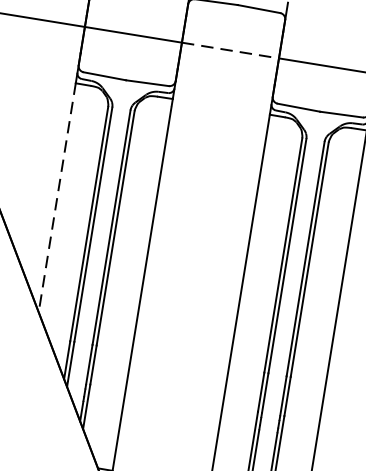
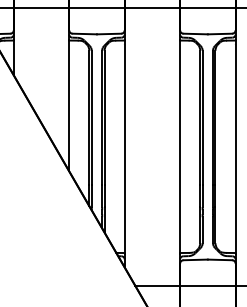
line: (230, 50) -> (152, 8), dashed -> solid
line: (57, 197) -> (69, 105), dashed -> solid

